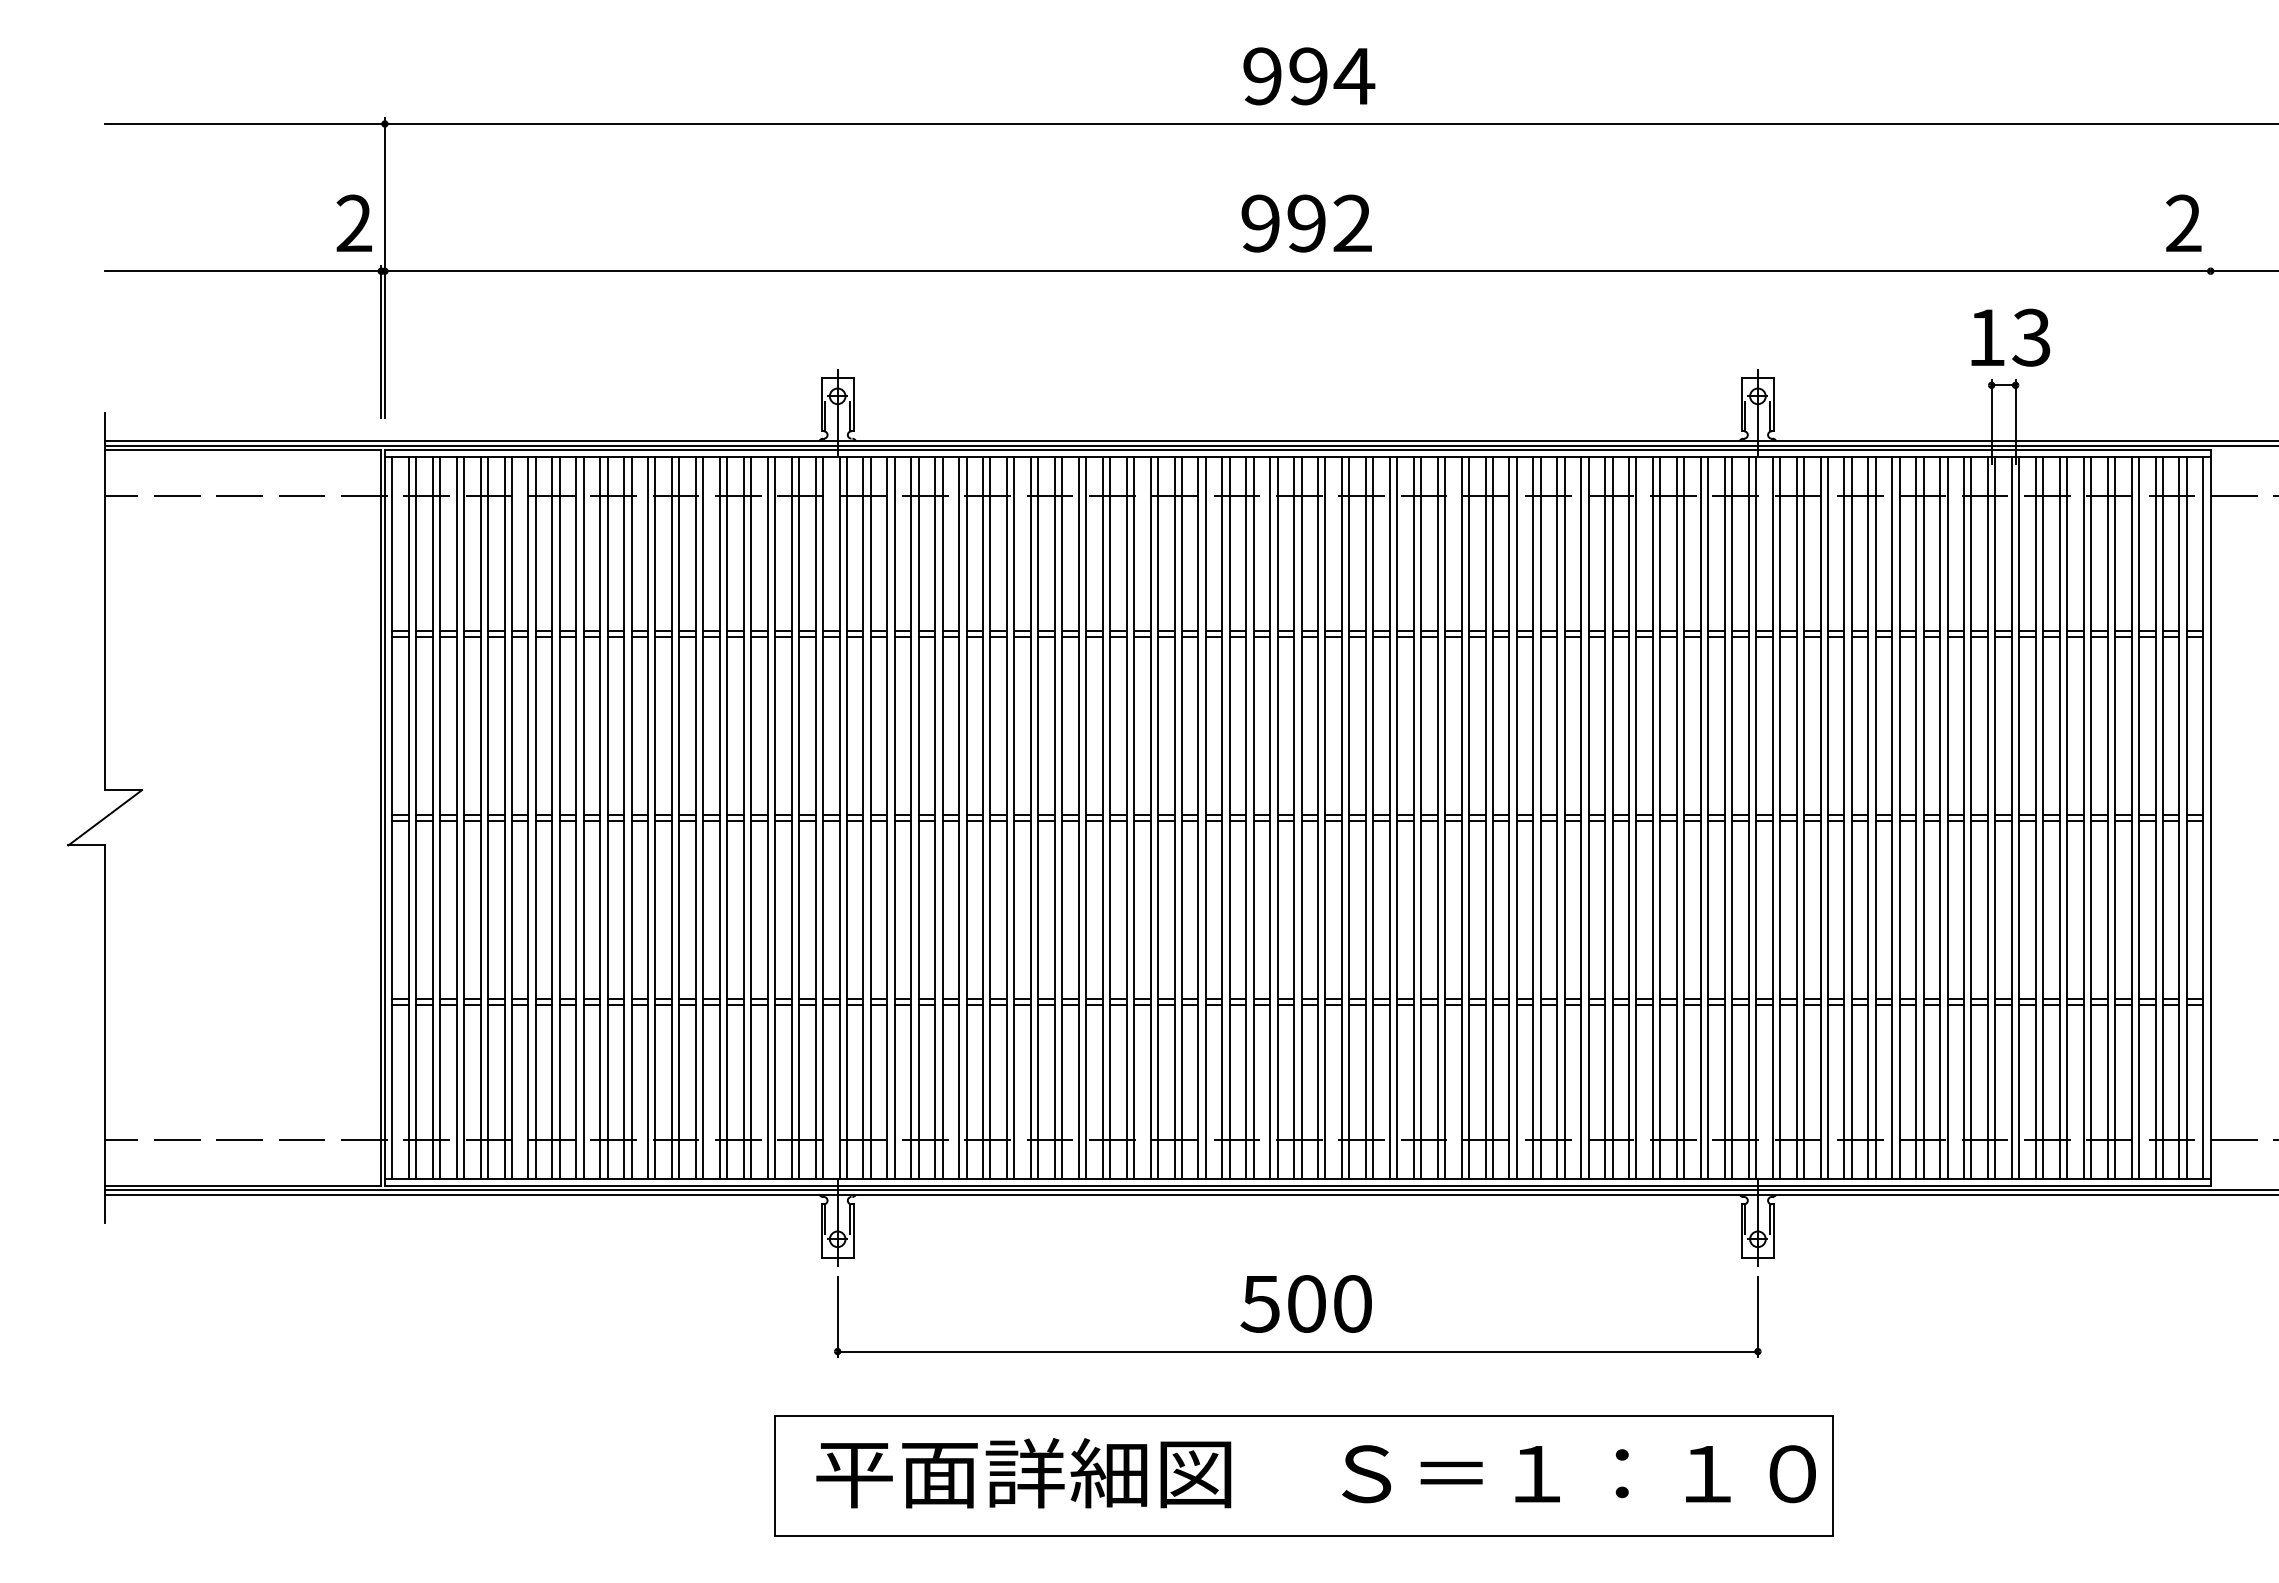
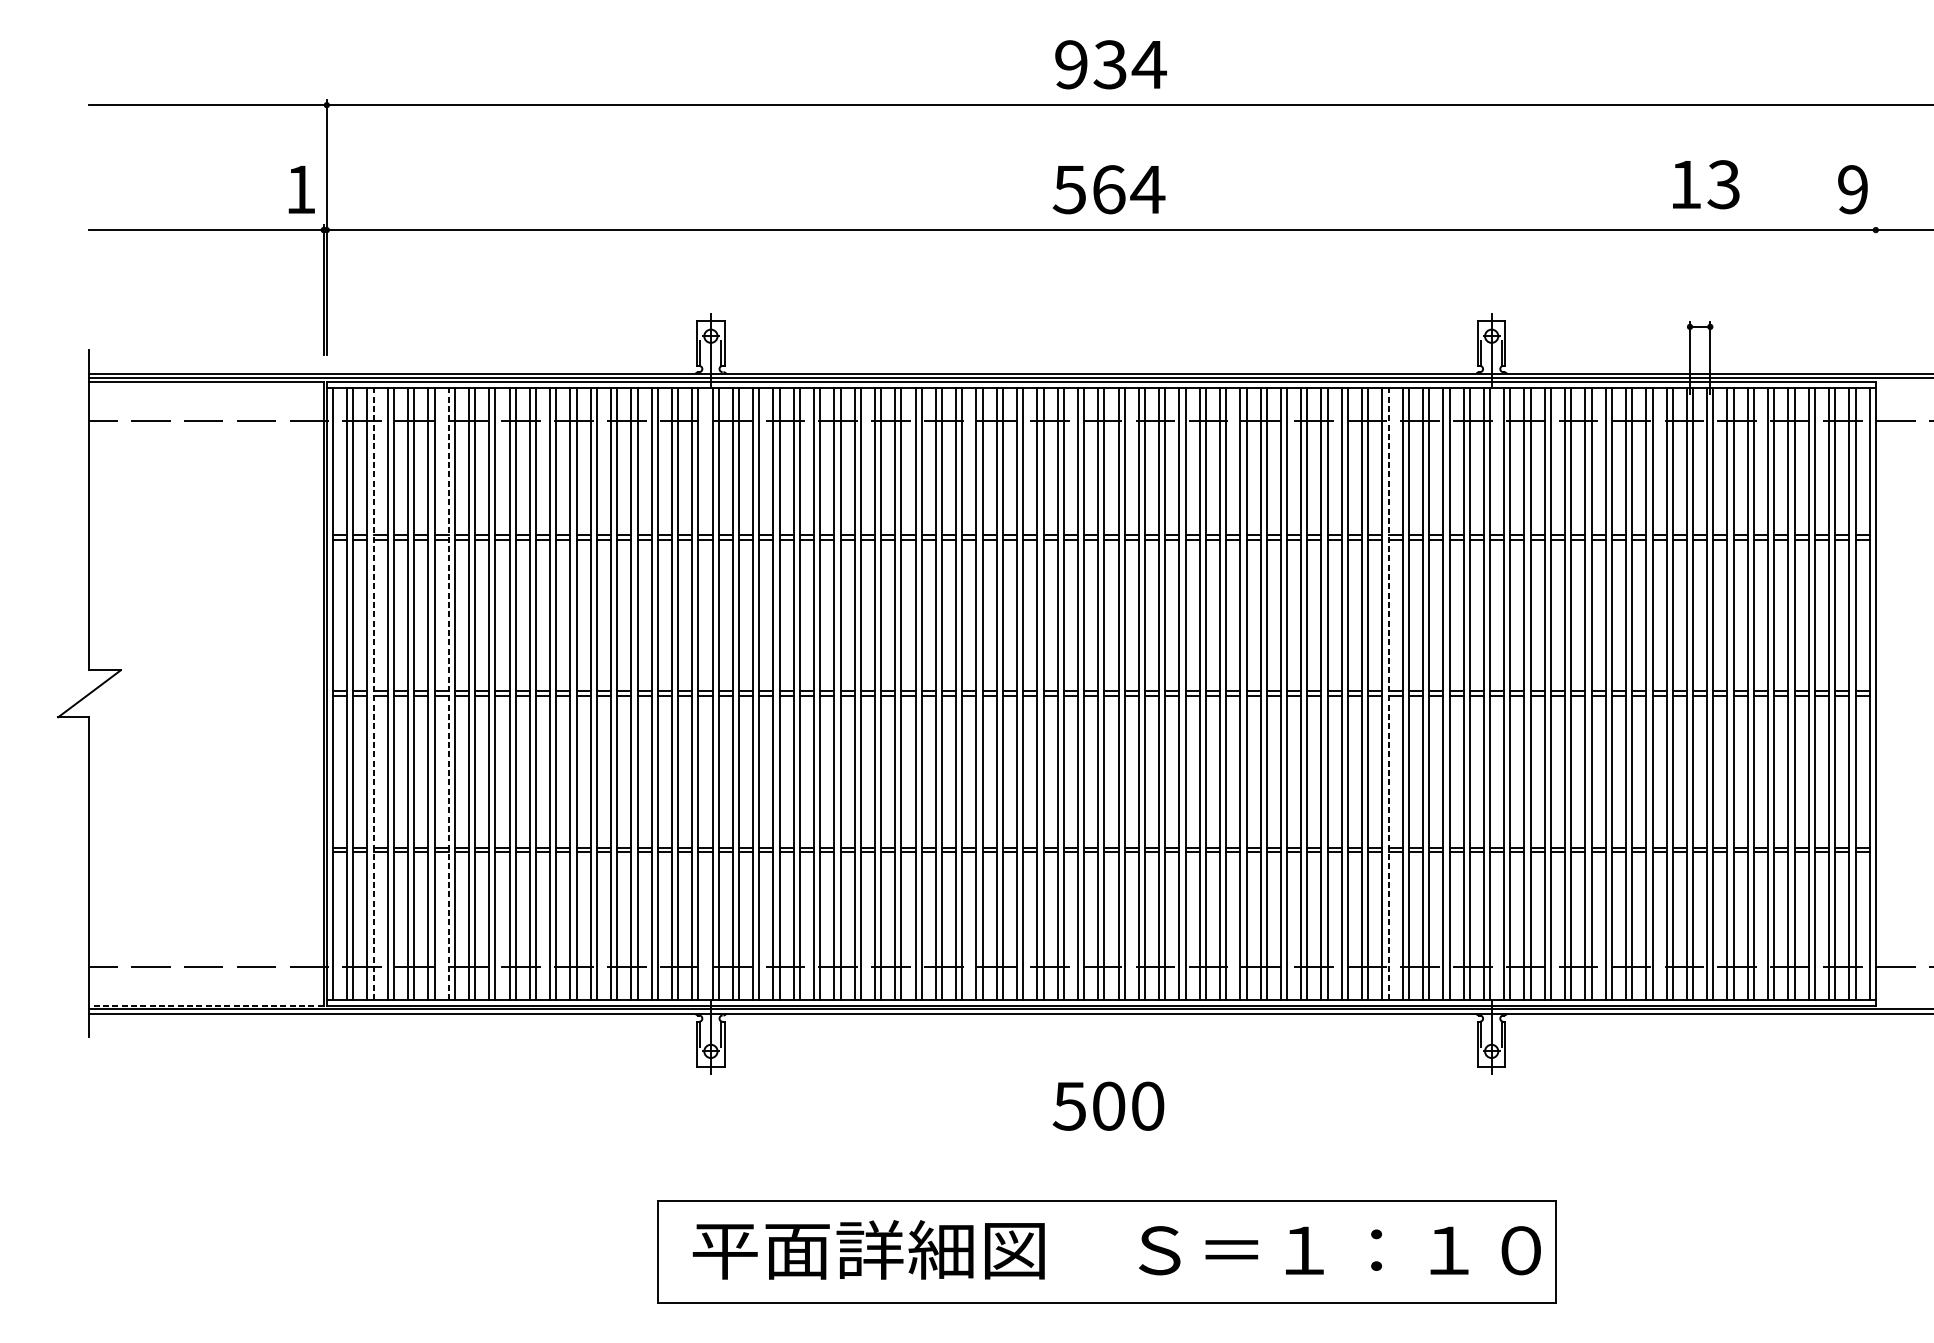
text: (1307, 76) -> (1109, 64), 994 -> 934
text: (353, 222) -> (300, 188), 2 -> 1
text: (1306, 223) -> (1108, 189), 992 -> 564
text: (2183, 223) -> (1852, 189), 2 -> 9
text: (2010, 337) -> (1705, 184), moved
line: (440, 817) -> (373, 693), solid -> dashed
line: (528, 817) -> (448, 693), solid -> dashed
line: (1636, 817) -> (1388, 693), solid -> dashed
line: (242, 1185) -> (205, 1005), solid -> dashed
part: (1297, 1351) -> (1101, 1146), removed

